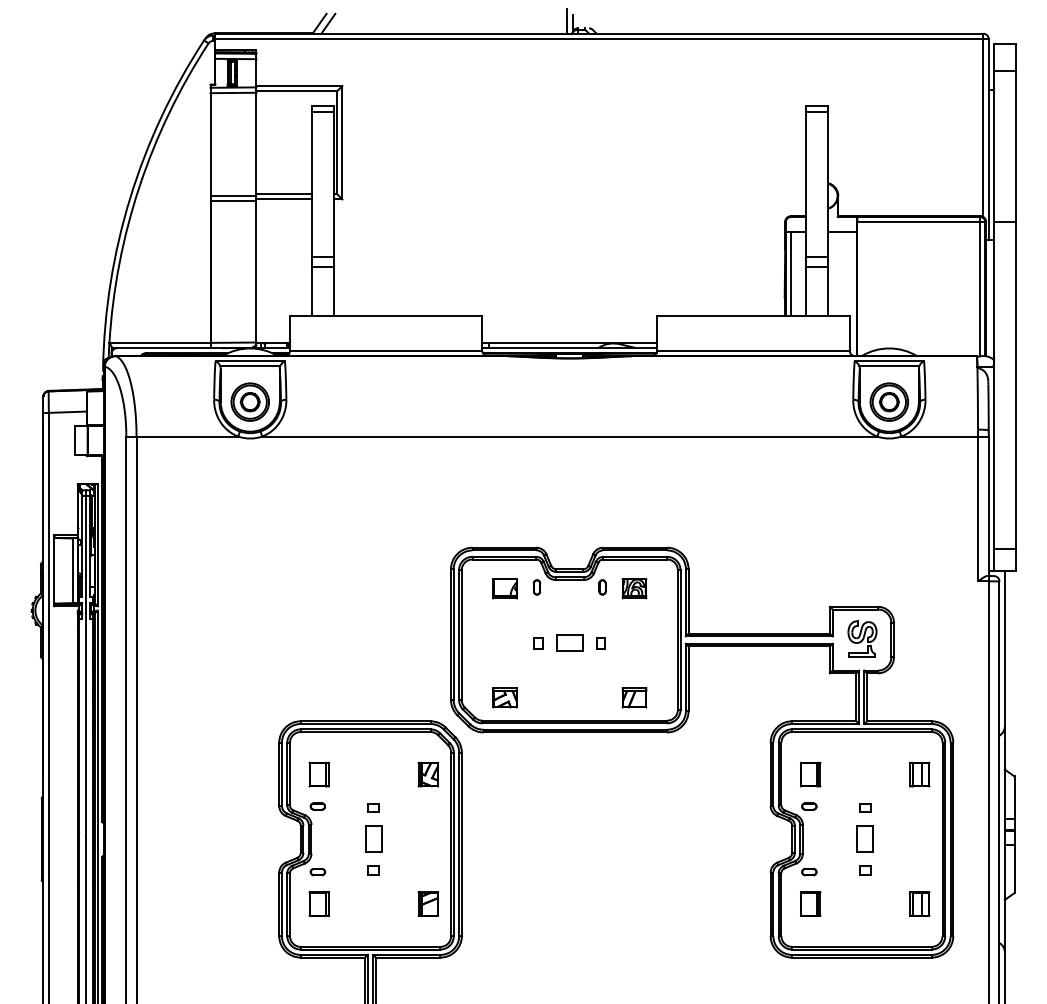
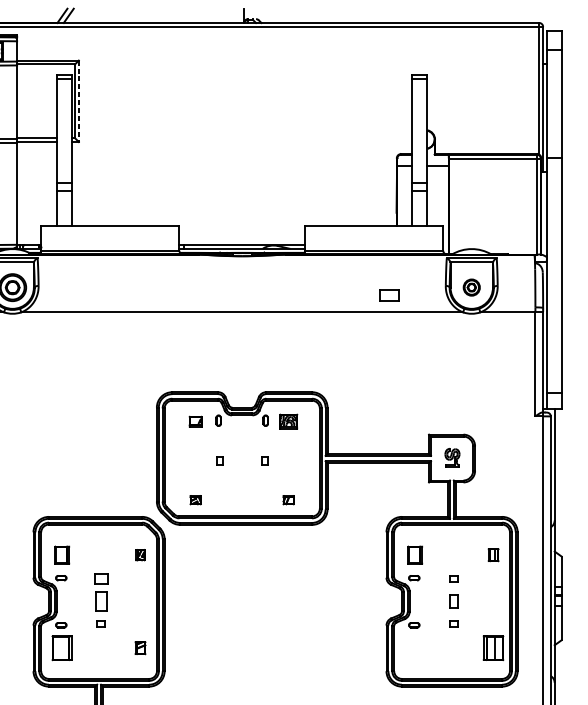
line: (567, 21) -> (240, 14), removed
line: (342, 142) -> (78, 101), solid -> dashed
line: (790, 273) -> (400, 195), removed
part: (889, 401) -> (471, 287), size x0.6
part: (504, 588) -> (195, 421), size x0.7
part: (862, 638) -> (452, 457), size x0.7
part: (569, 642) -> (389, 295), moved
part: (504, 697) -> (195, 499), size x0.6
part: (634, 697) -> (288, 499), size x0.6
part: (427, 774) -> (139, 555), size x0.6
part: (919, 774) -> (493, 555), size x0.7
part: (373, 807) -> (101, 578), size x1.6
part: (864, 838) -> (453, 601), size x0.7
part: (318, 903) -> (61, 647), size x1.4
part: (427, 903) -> (139, 647), size x0.7
part: (810, 903) -> (415, 647), removed
part: (919, 903) -> (493, 647), size x1.4

